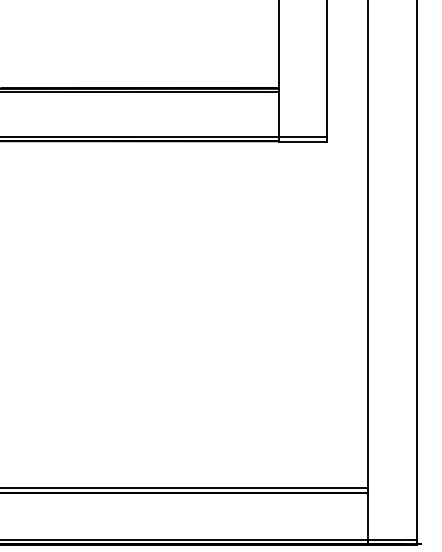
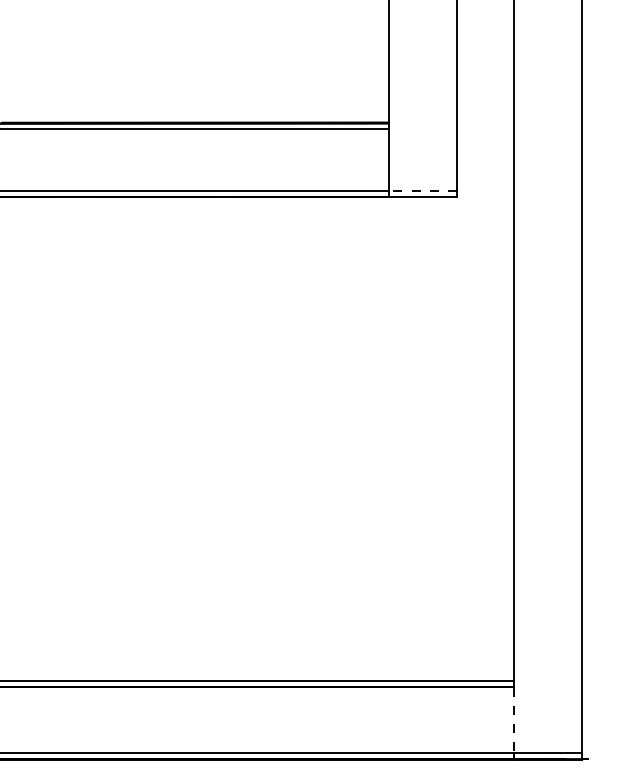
line: (302, 136) -> (422, 190), solid -> dashed
line: (367, 516) -> (513, 720), solid -> dashed

